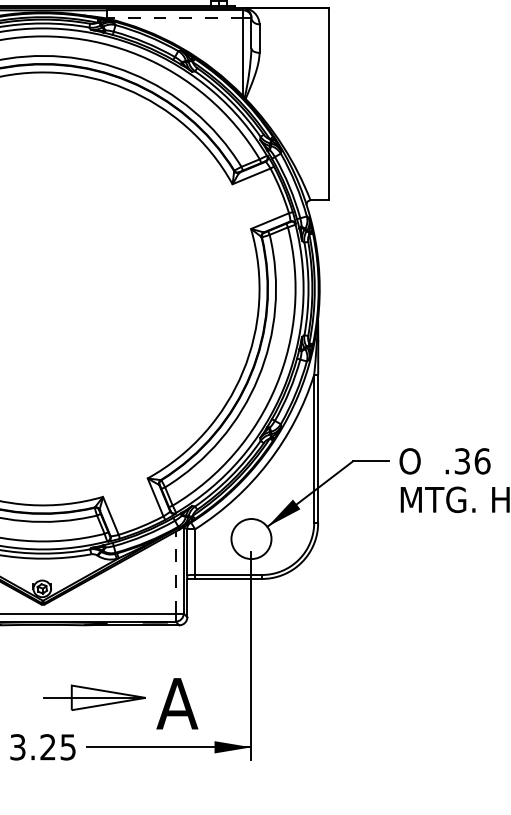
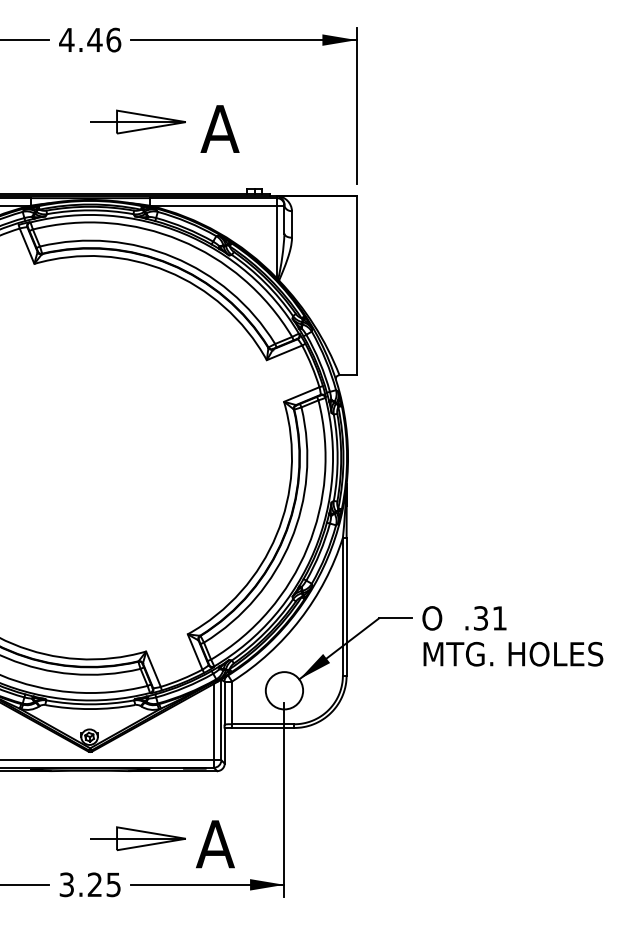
line: (175, 18) -> (213, 205), dashed -> solid
text: (482, 461) -> (499, 618), .36 -> .31
line: (175, 572) -> (213, 721), dashed -> solid

